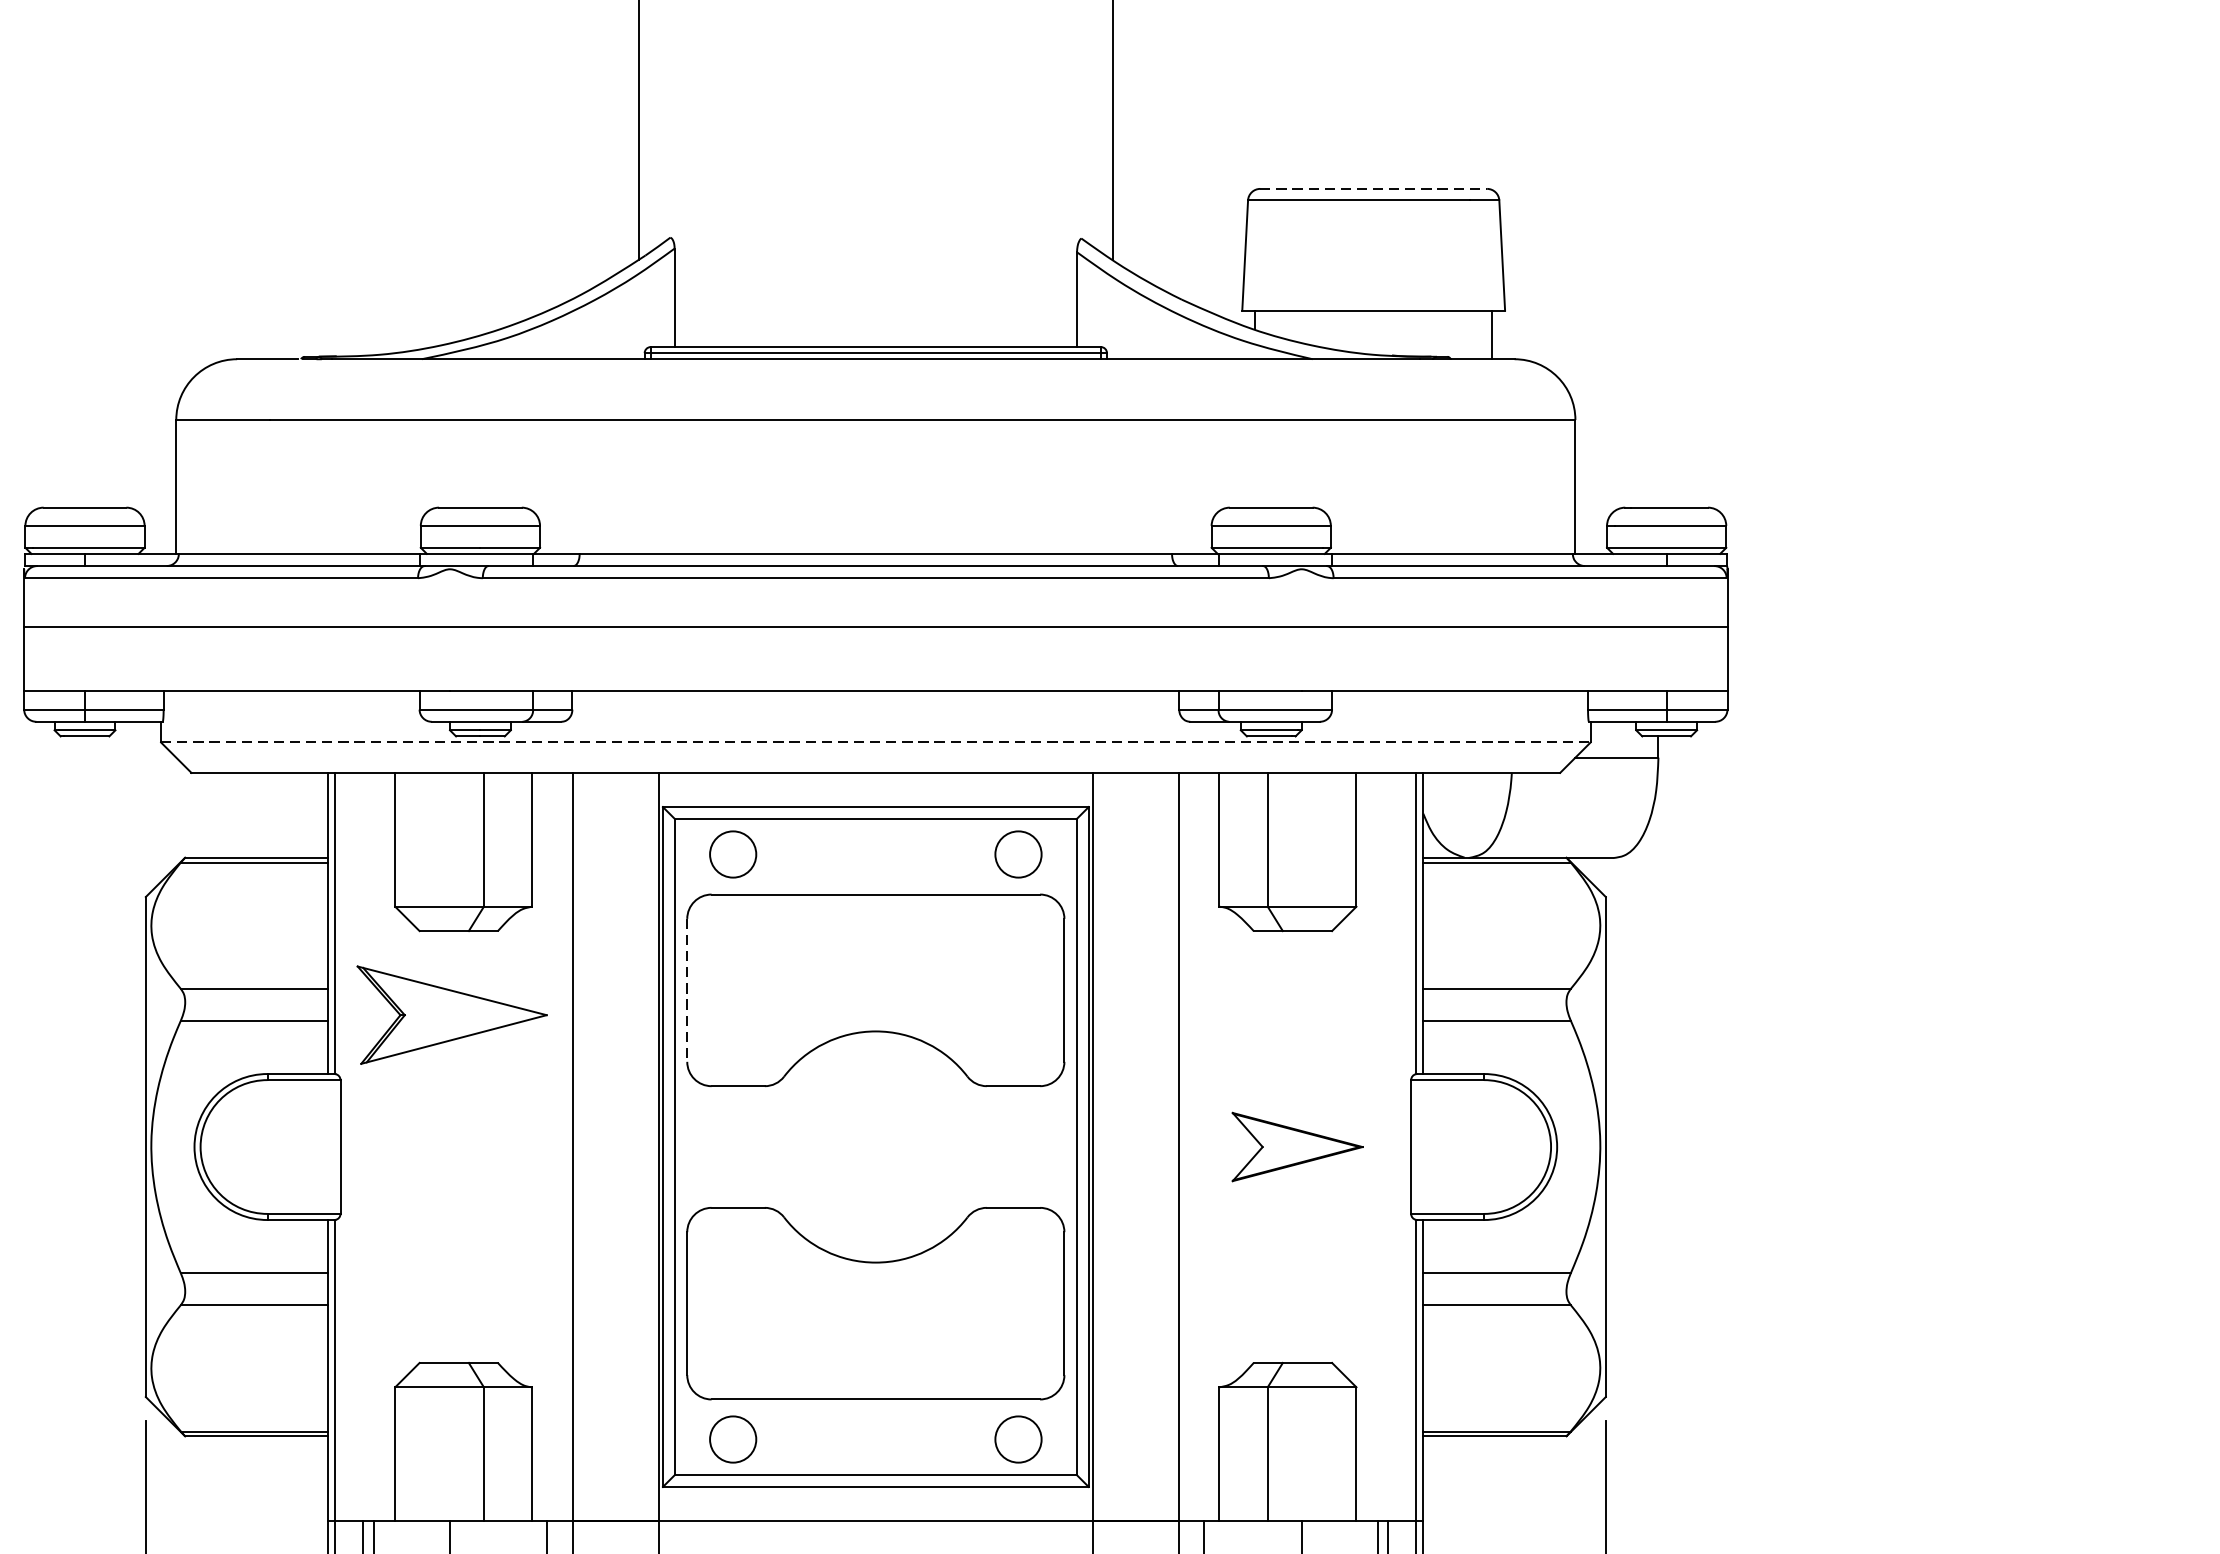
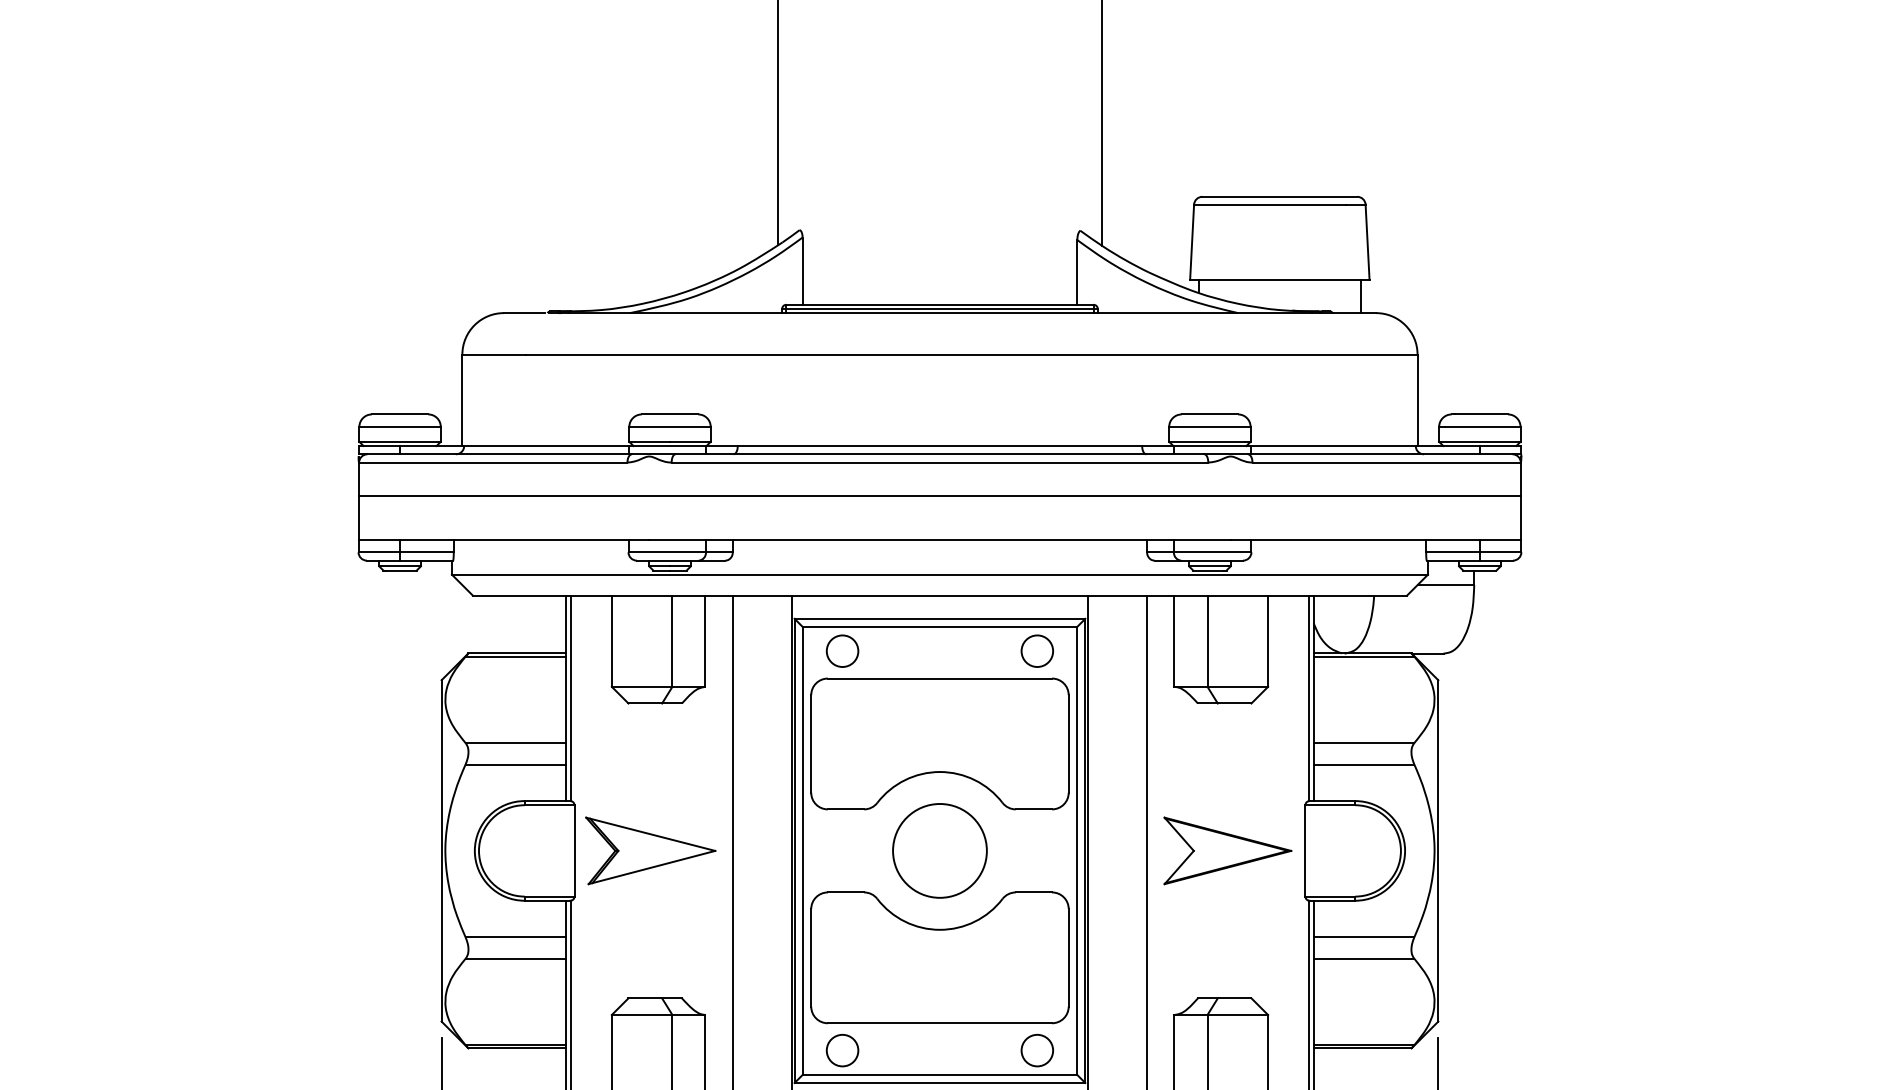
line: (1374, 188) -> (1280, 196), dashed -> solid
line: (875, 742) -> (939, 574), dashed -> solid
line: (687, 989) -> (811, 743), dashed -> solid
part: (451, 1014) -> (650, 850), moved
circle: (875, 1146) -> (939, 850), added
part: (1297, 1146) -> (1227, 850), size x1.43

